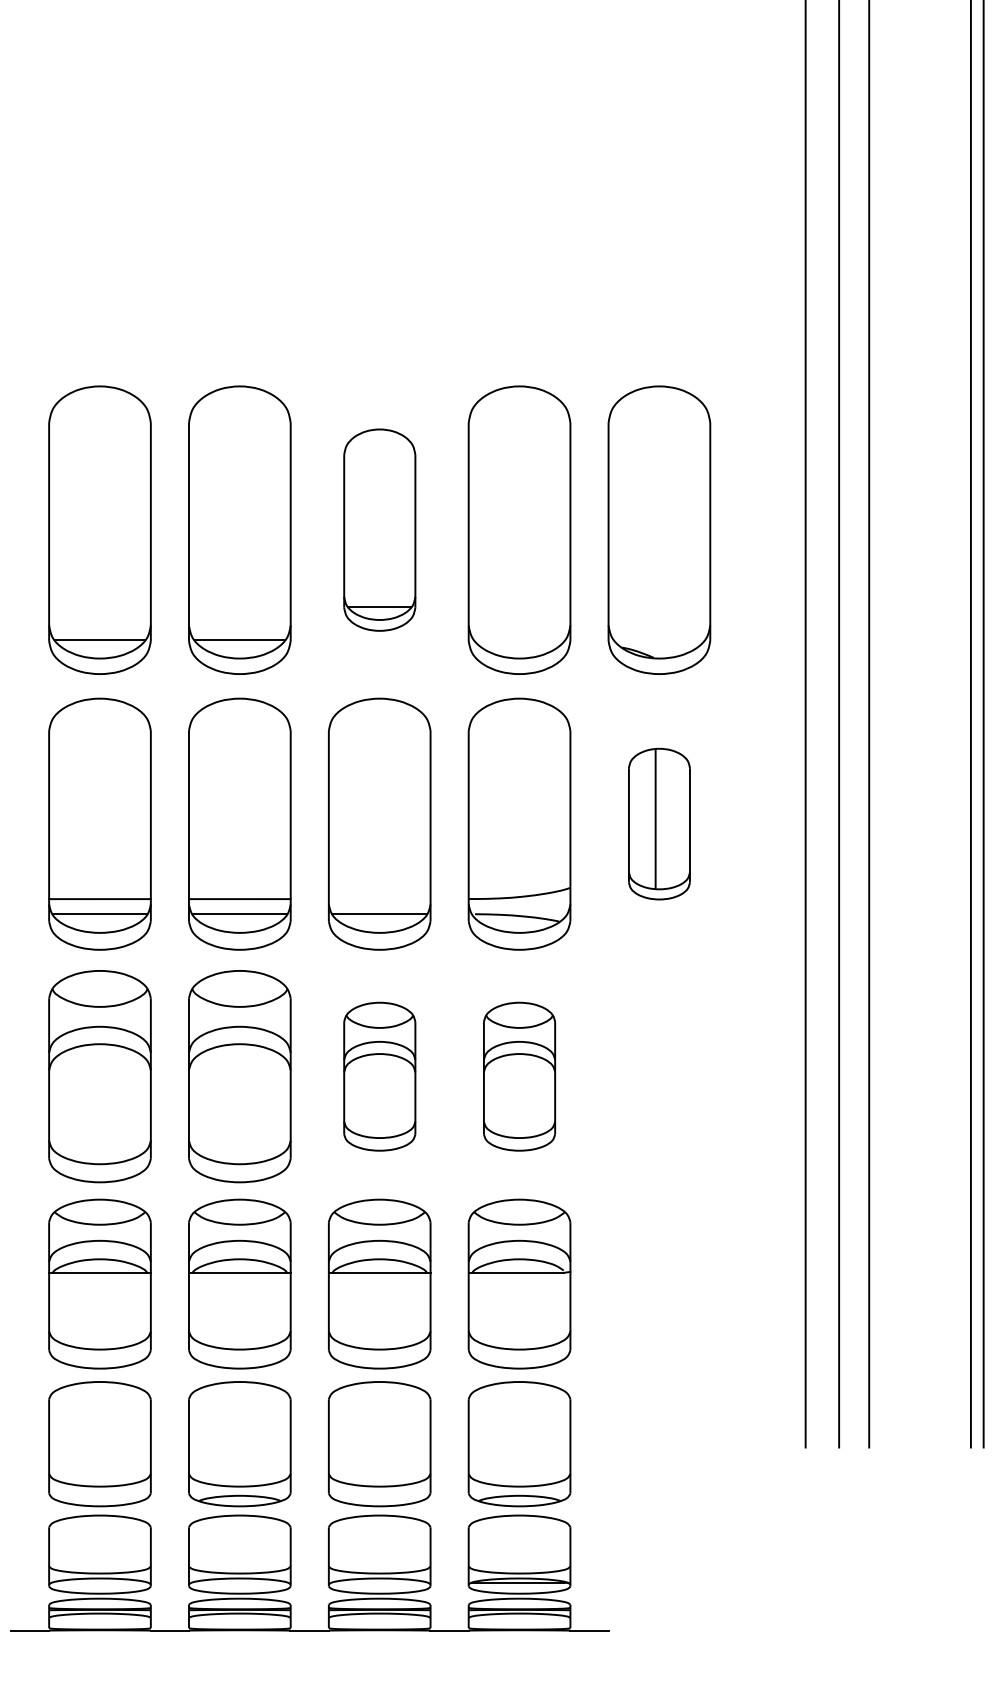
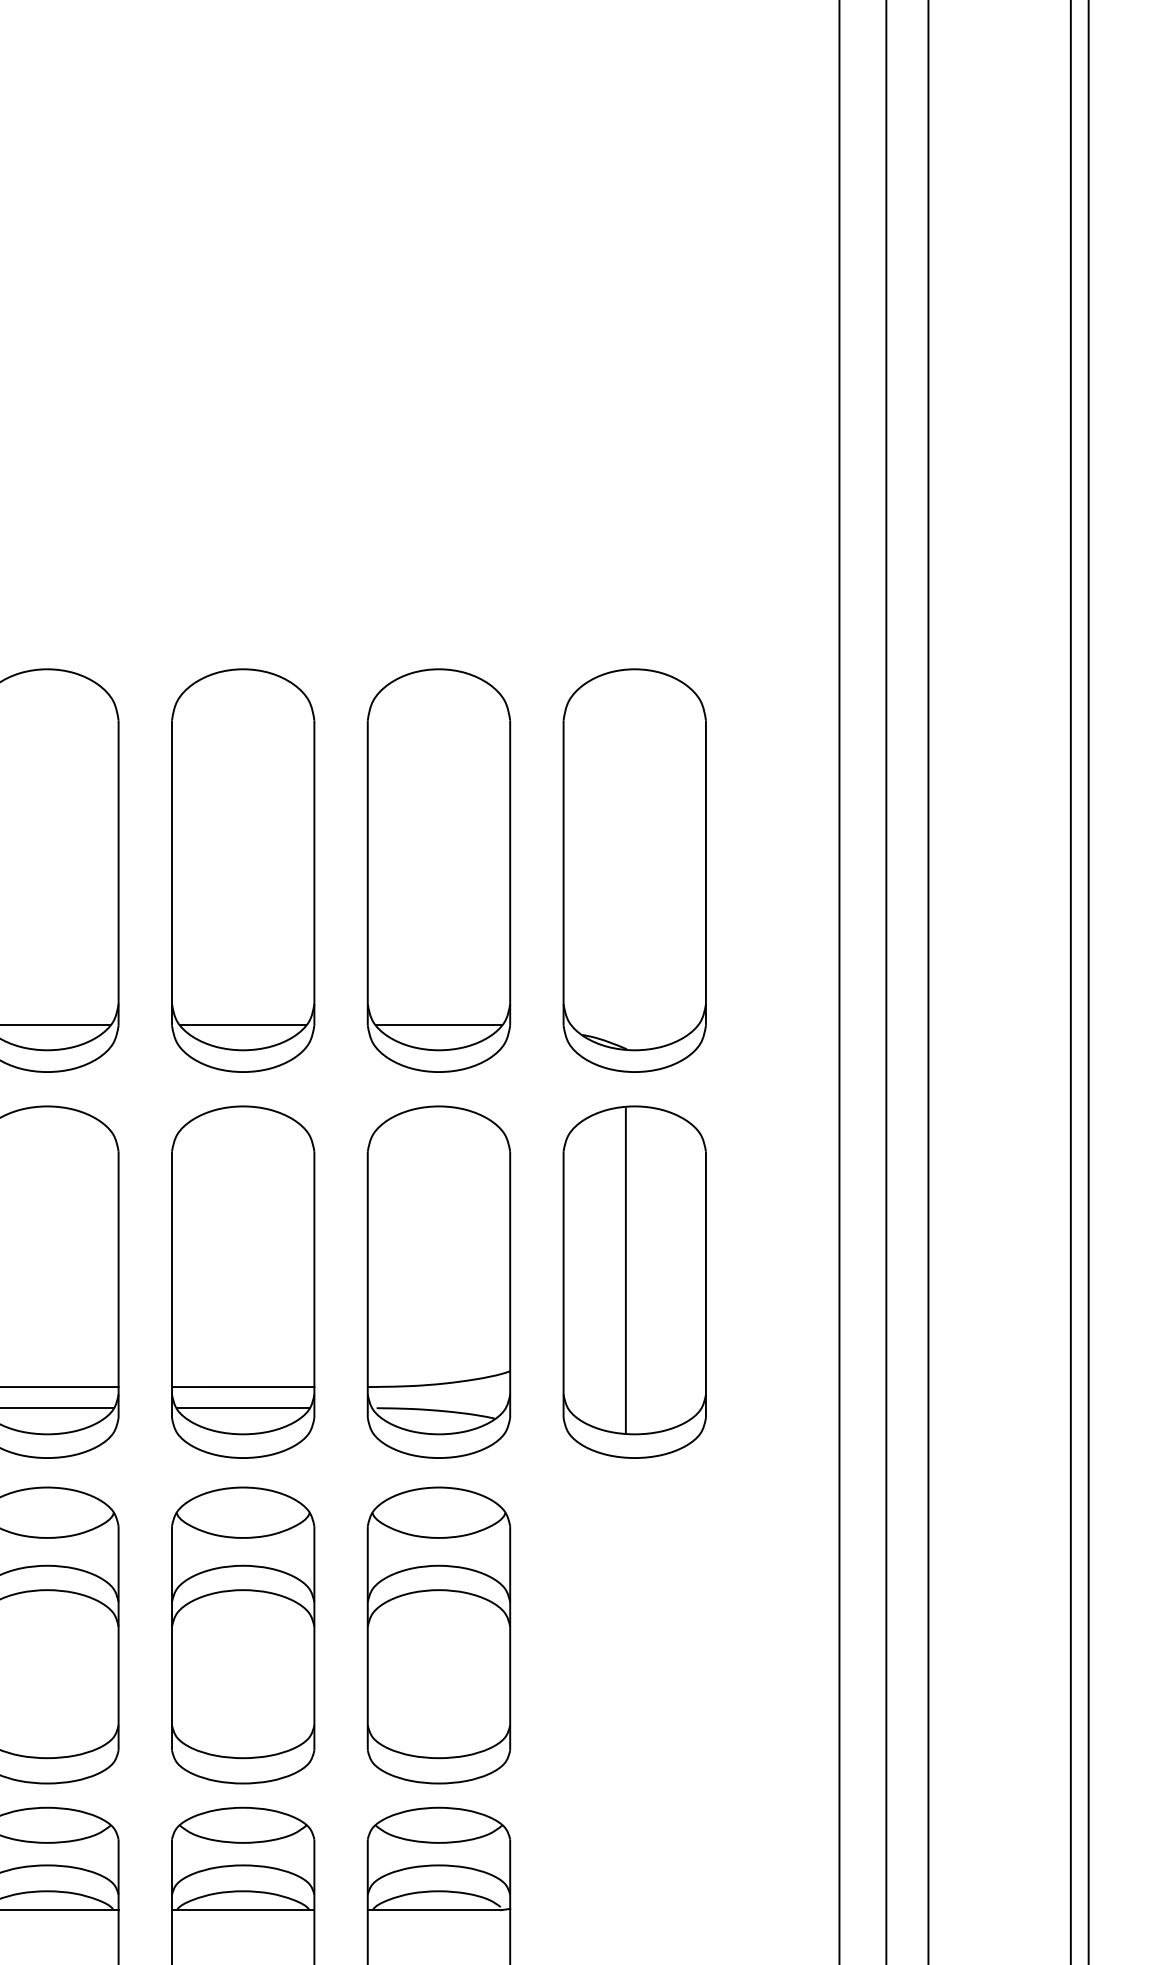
part: (379, 529) -> (242, 869), size x1.43
line: (519, 640) -> (438, 1025), added
part: (659, 823) -> (634, 1281), size x1.67
line: (379, 899) -> (242, 1387), added
part: (379, 1076) -> (242, 1635), size x1.43
part: (519, 1076) -> (438, 1635), size x1.43

